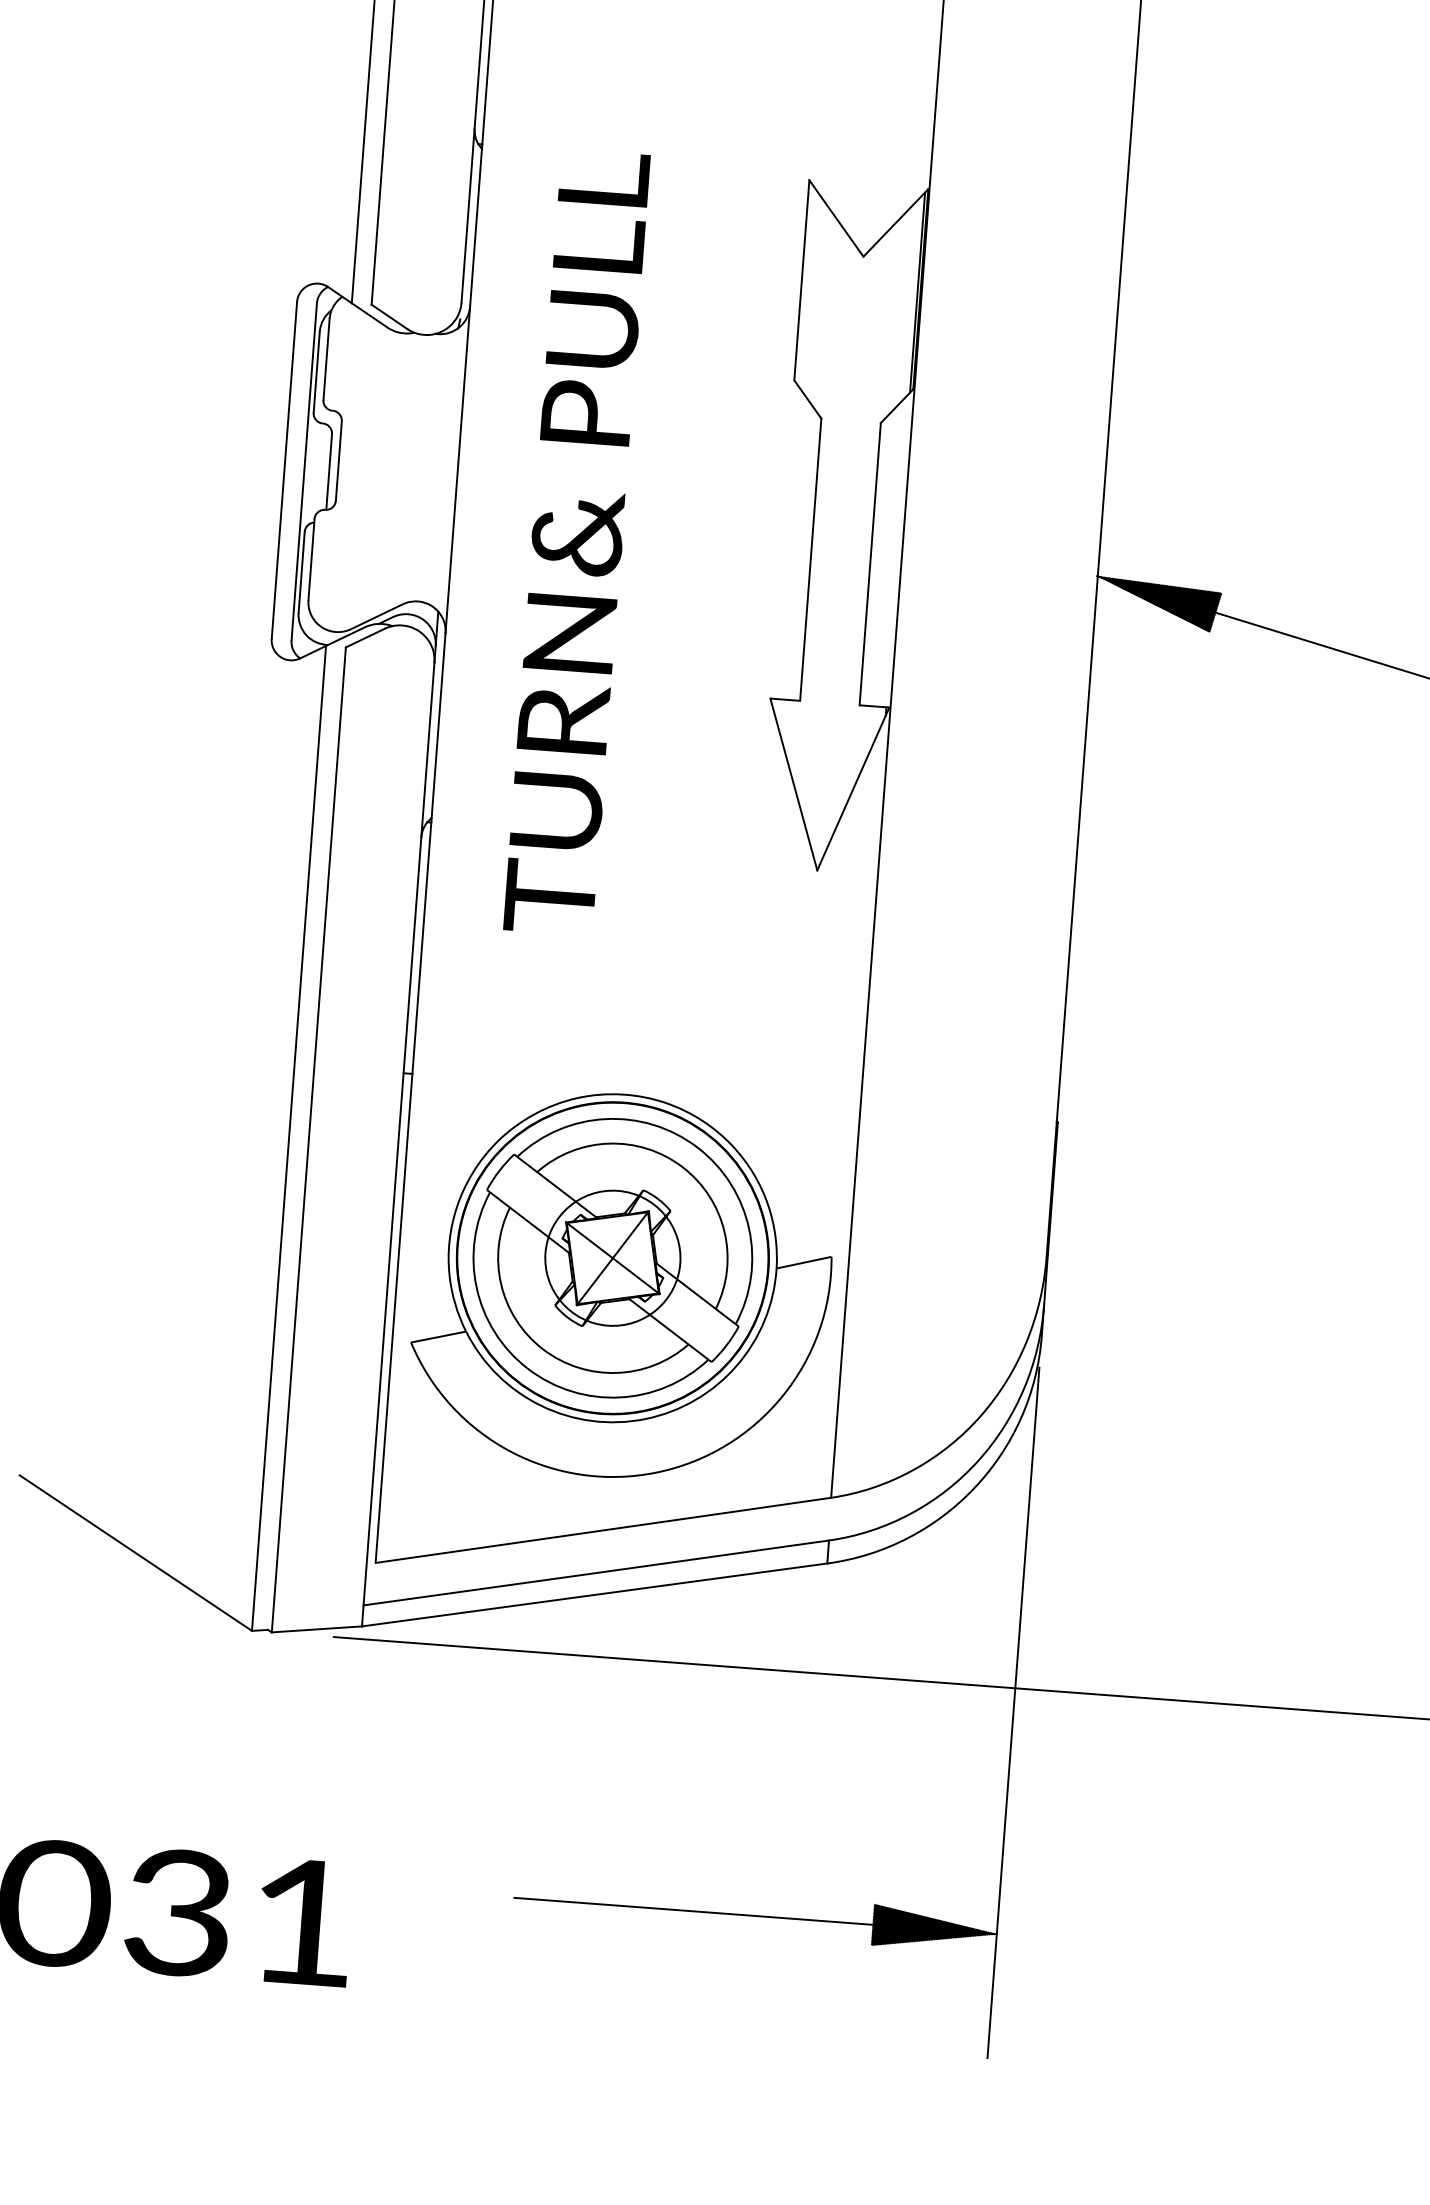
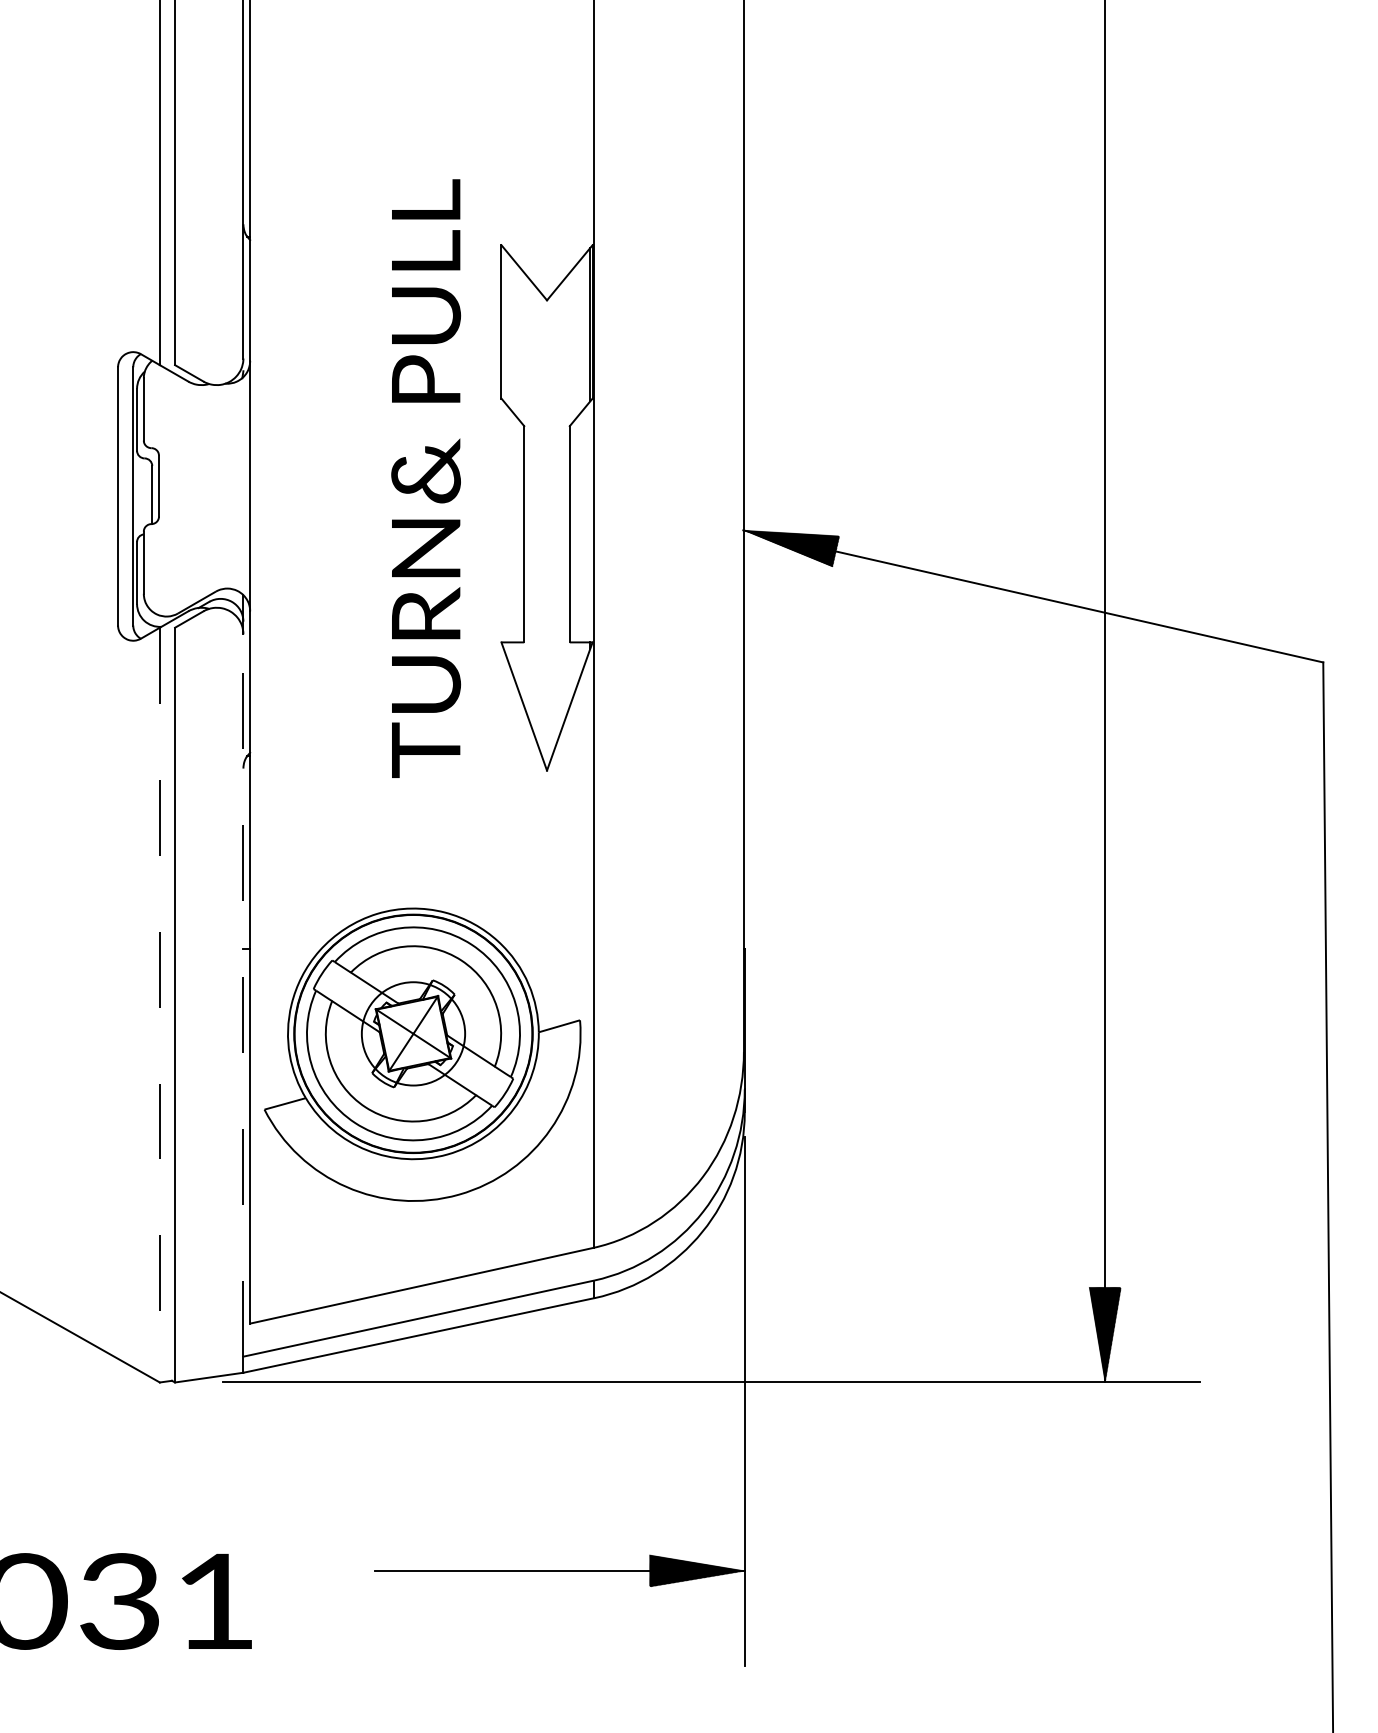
text: (577, 542) -> (426, 478), moved
line: (399, 1134) -> (243, 995), solid -> dashed
line: (288, 1138) -> (159, 1005), solid -> dashed
part: (622, 1286) -> (422, 1054), moved

